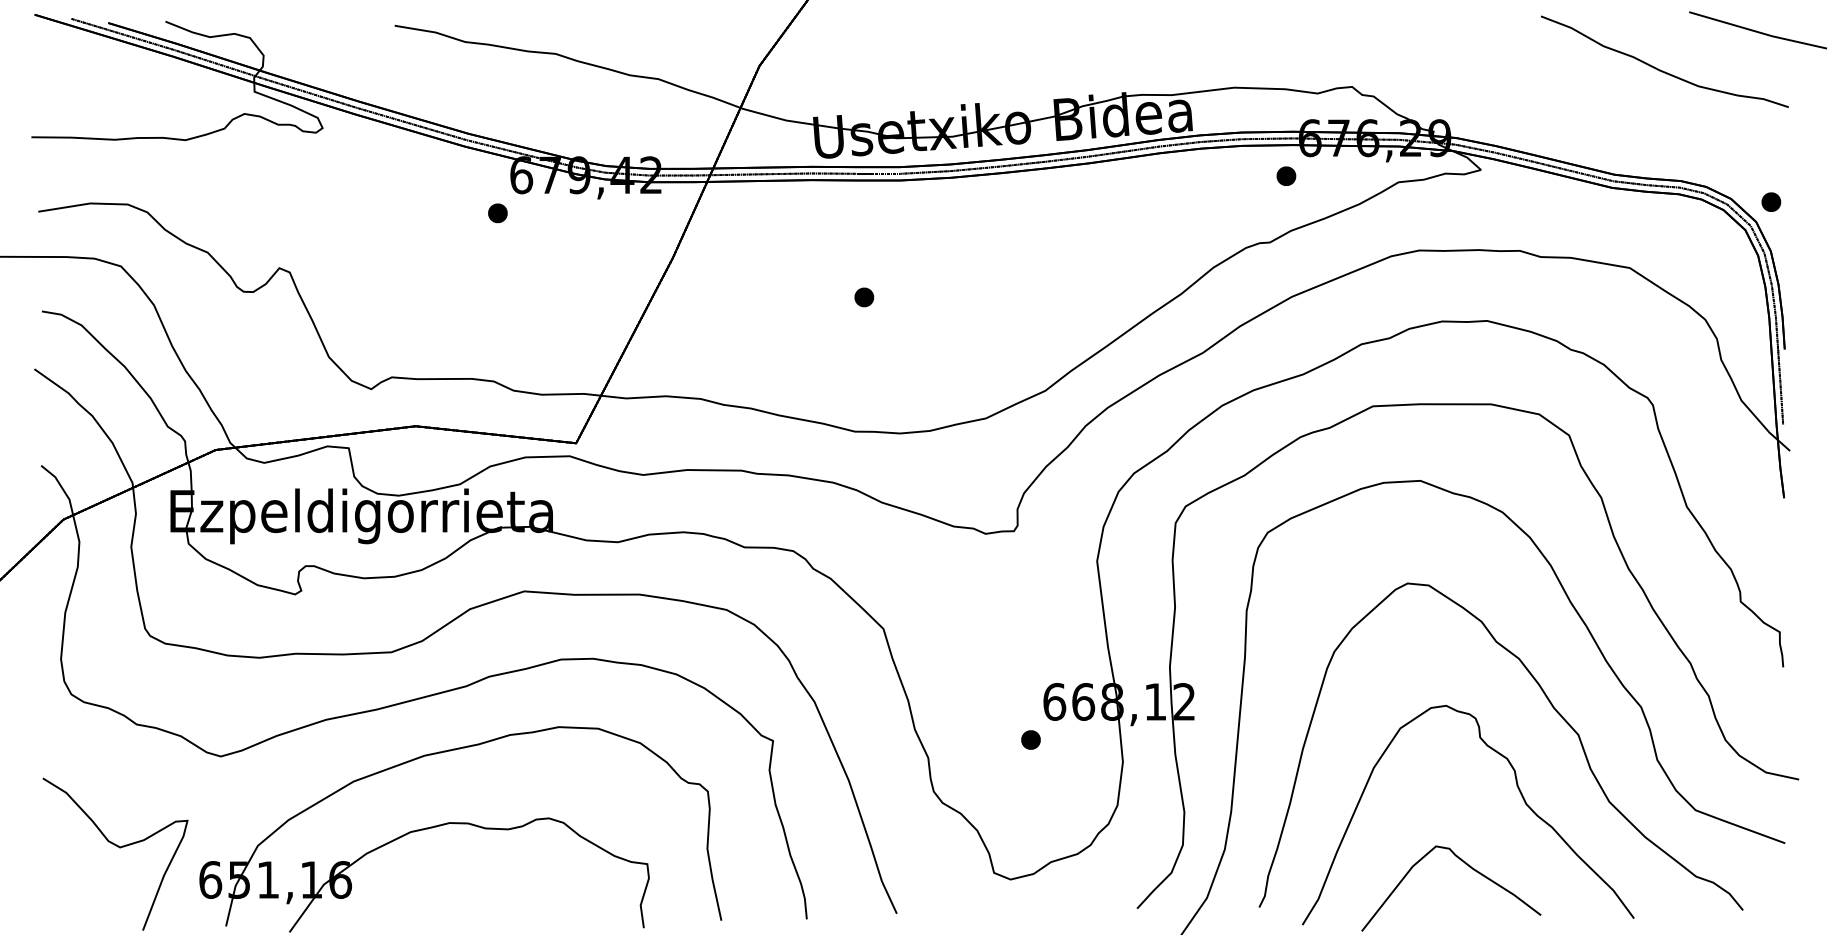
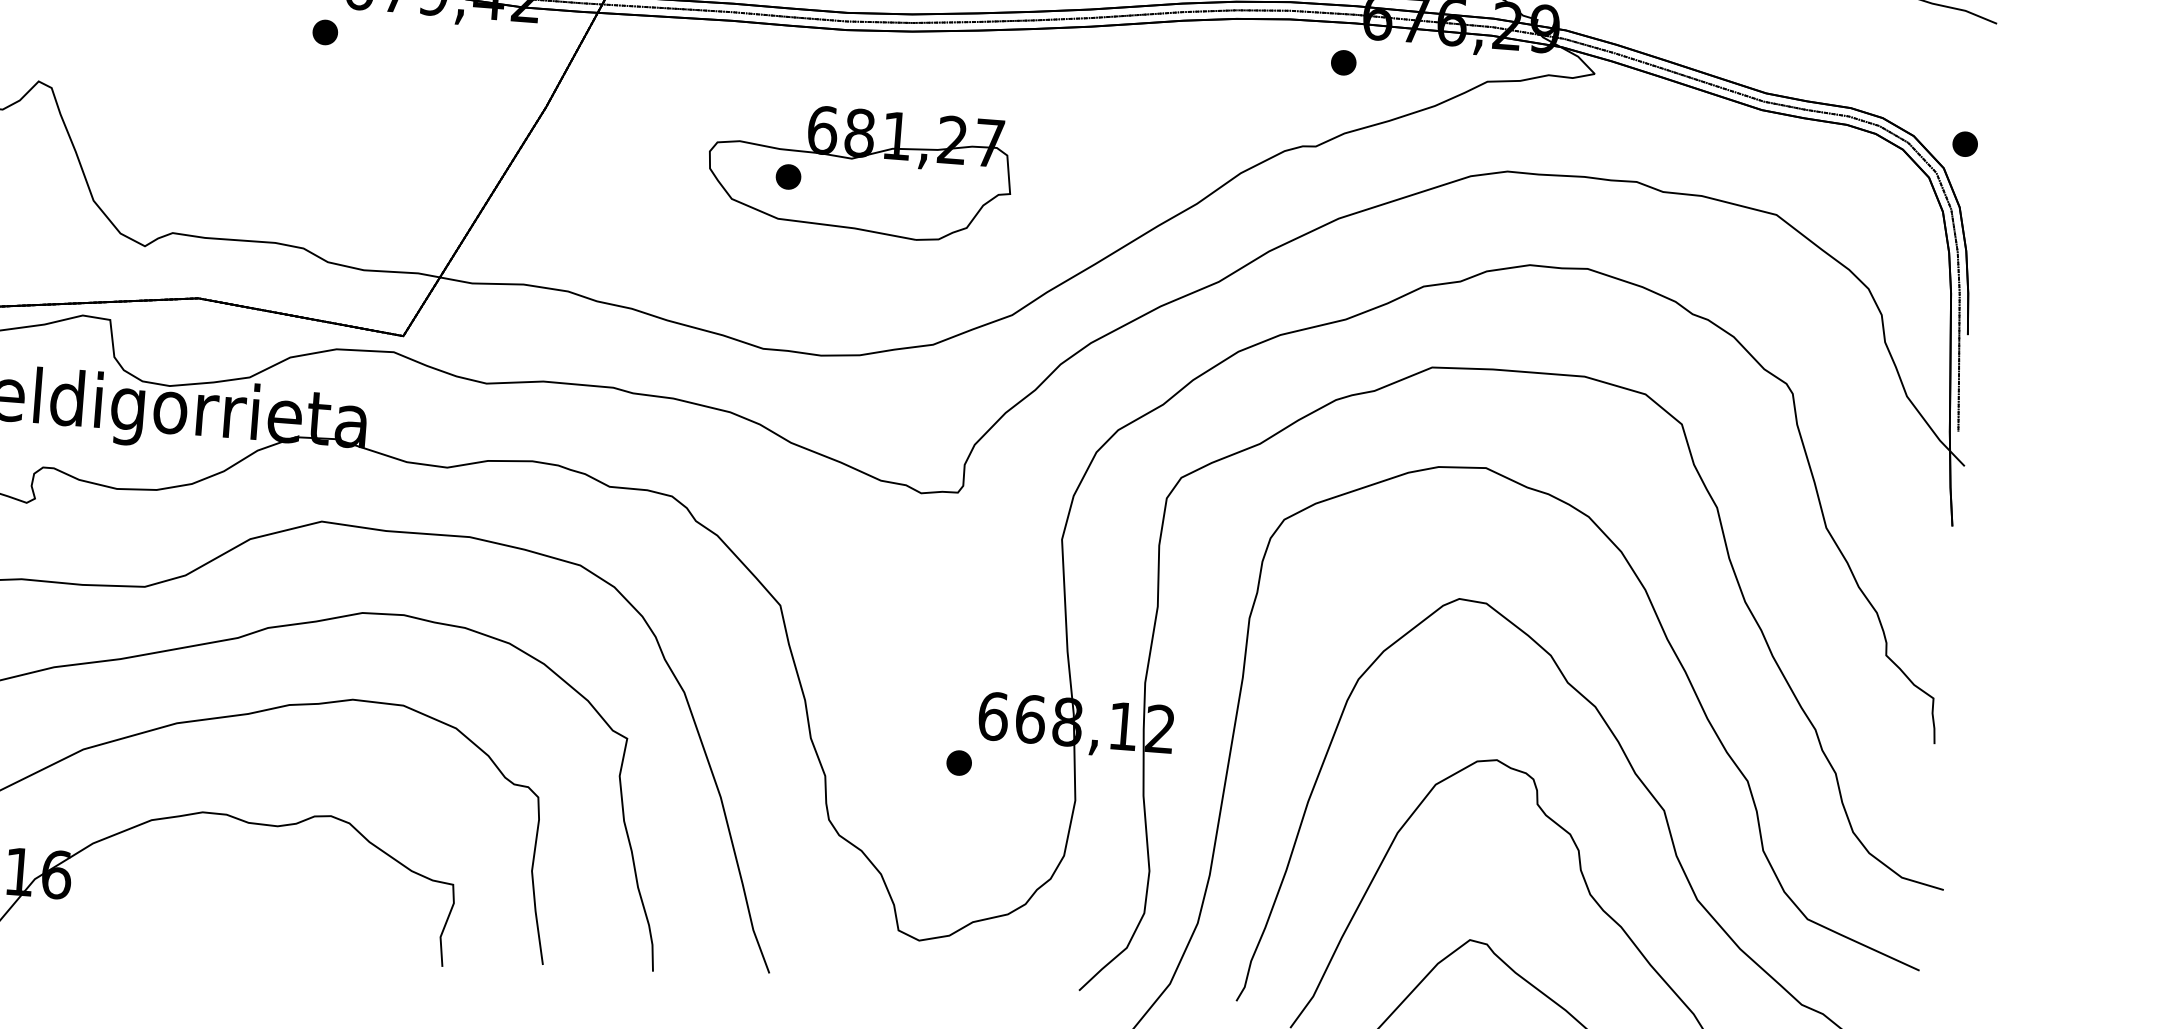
part: (919, 289) -> (860, 172), added

